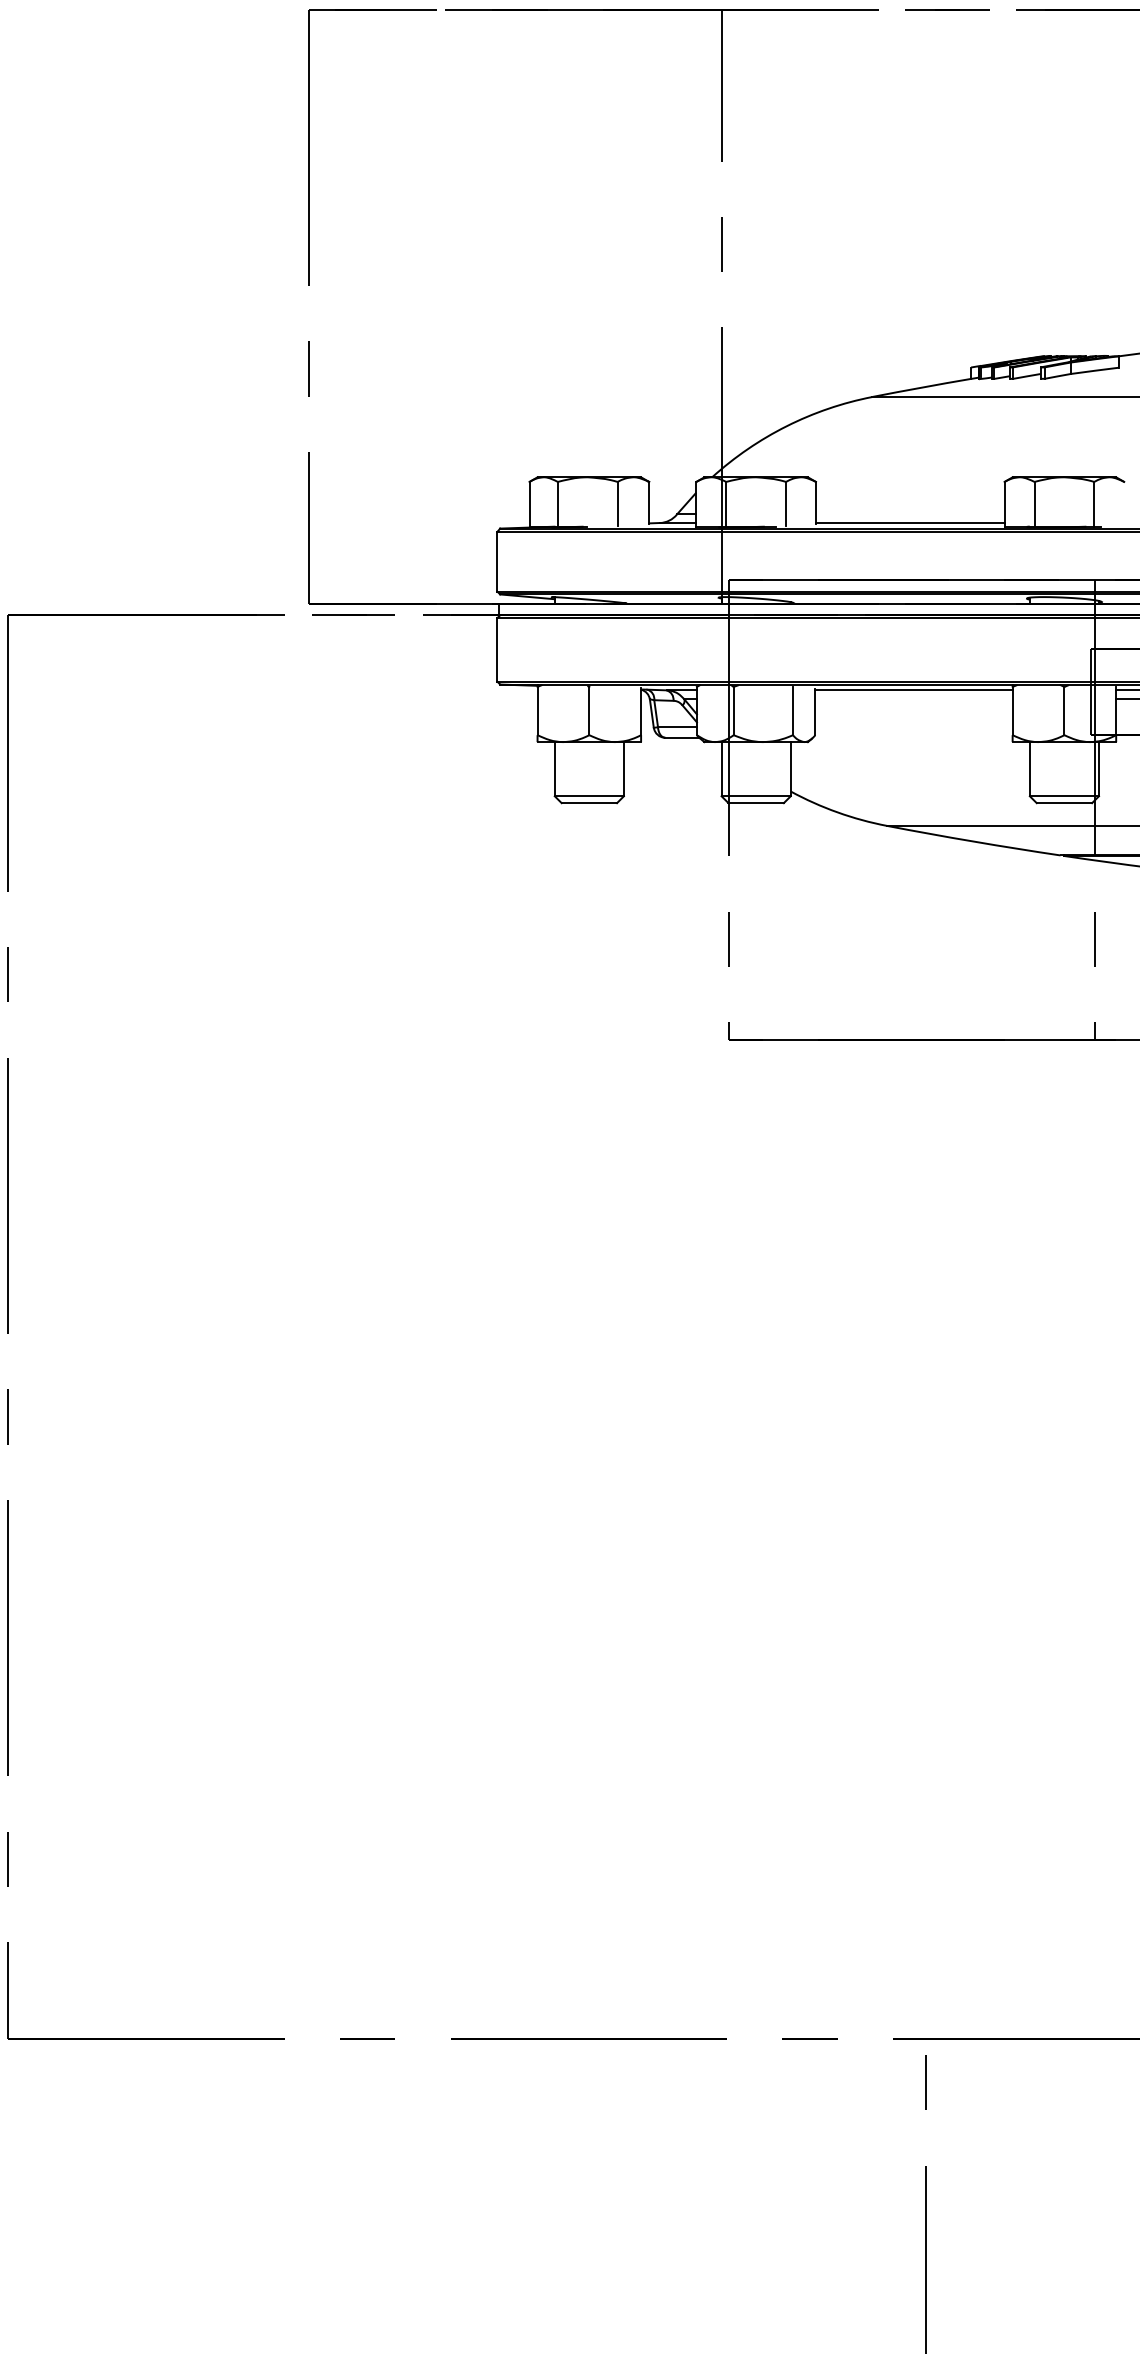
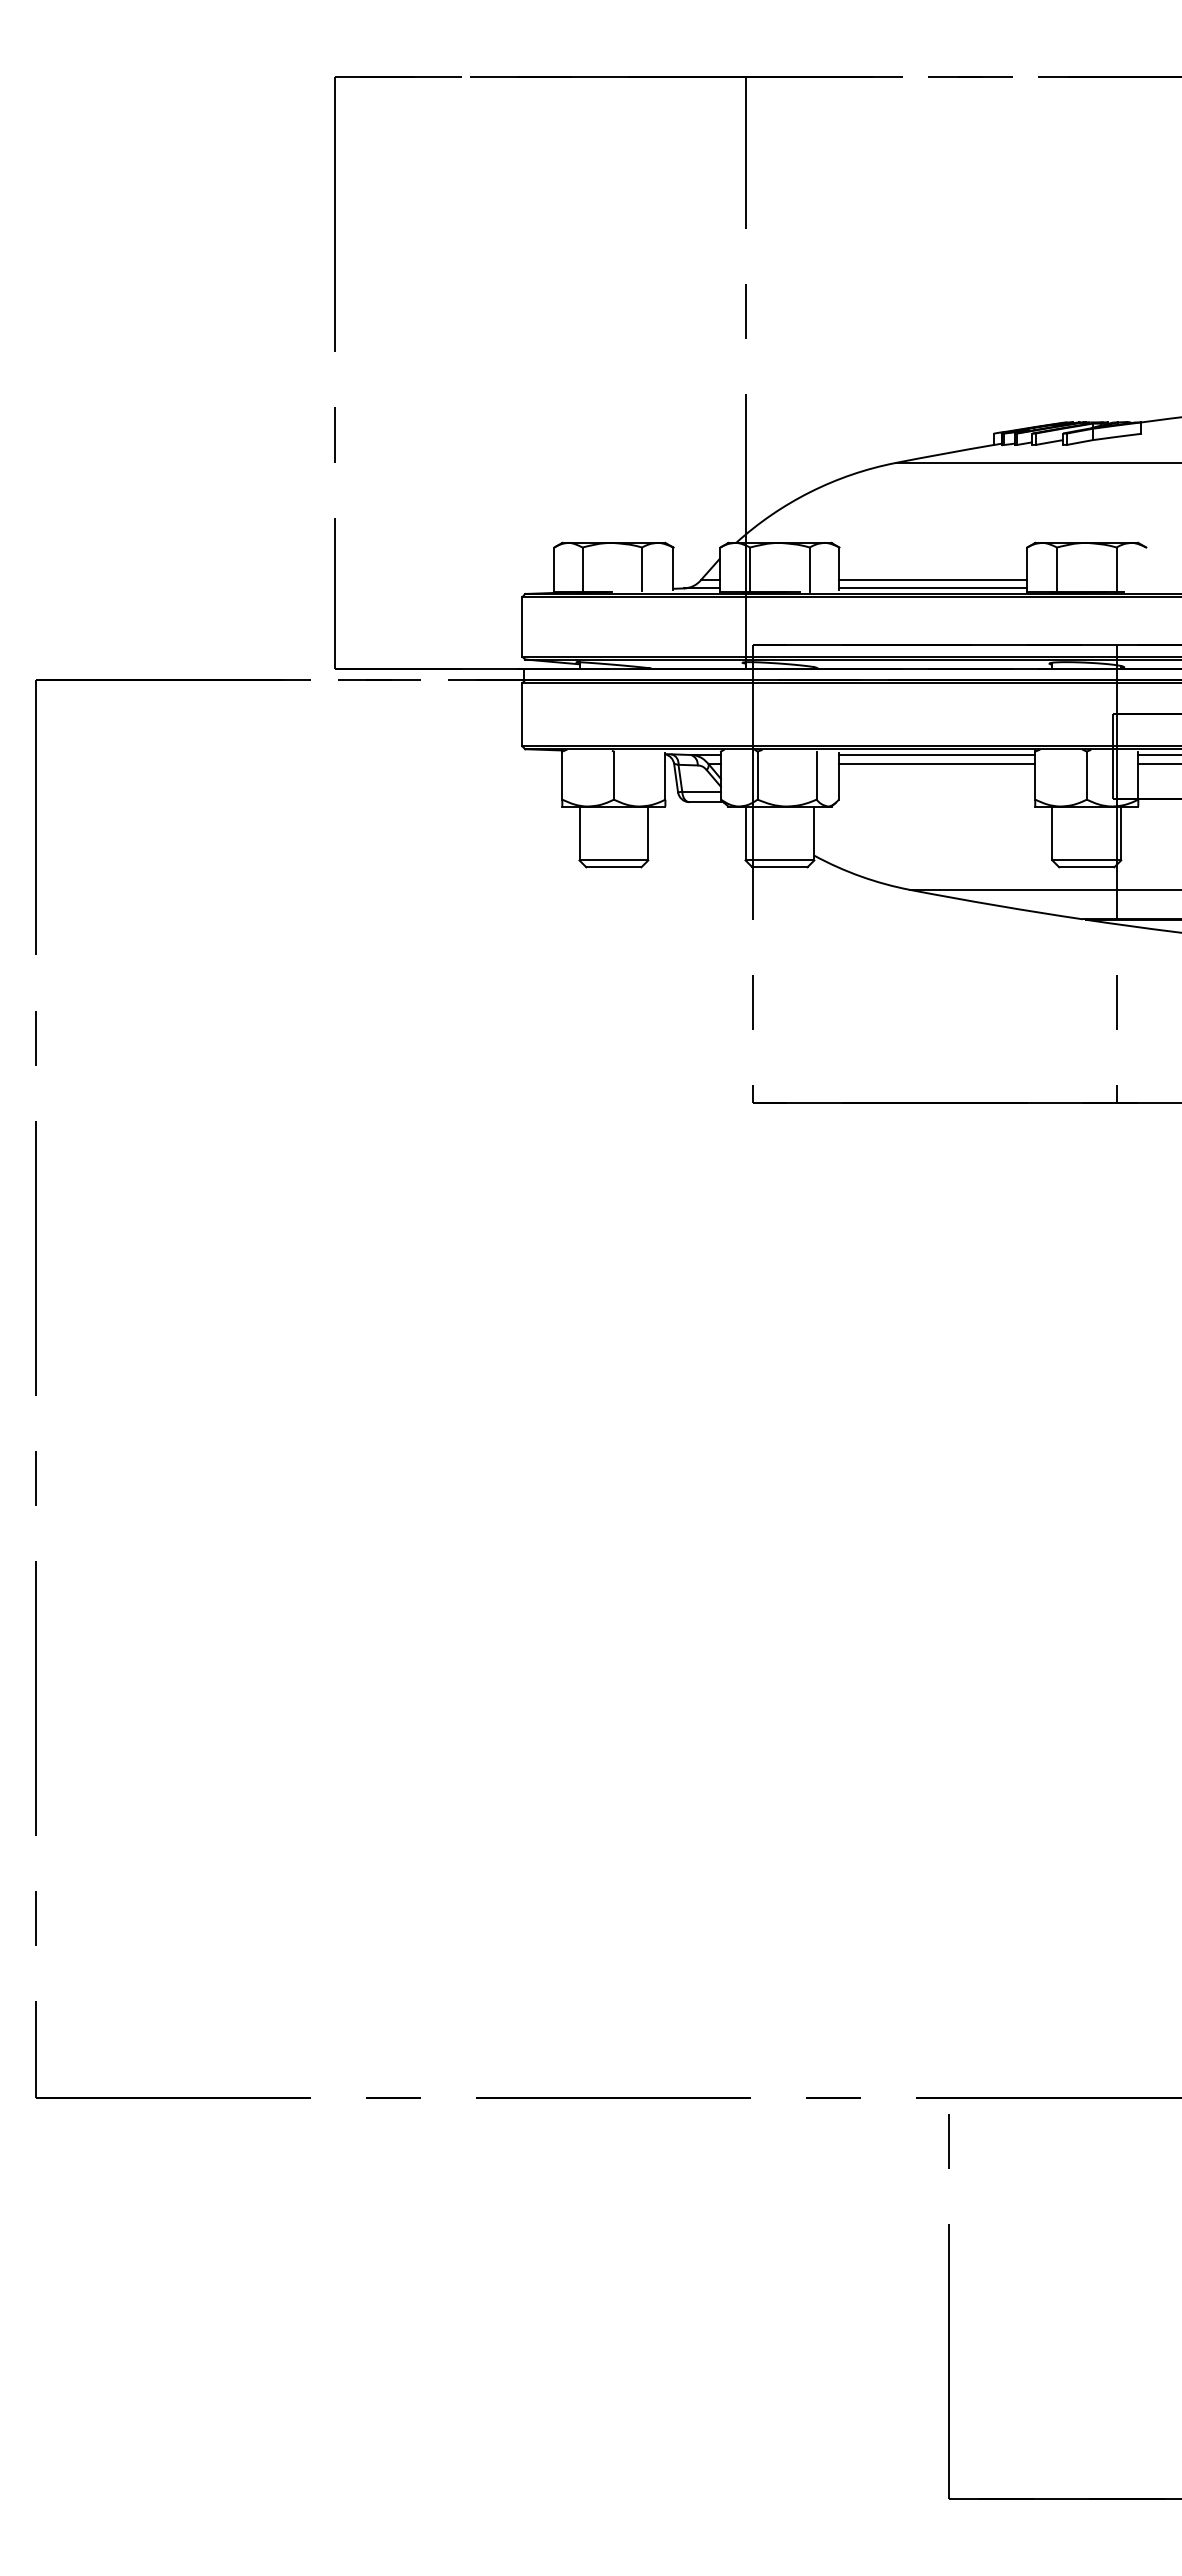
line: (910, 514) -> (933, 579), added
line: (913, 699) -> (936, 764), added

